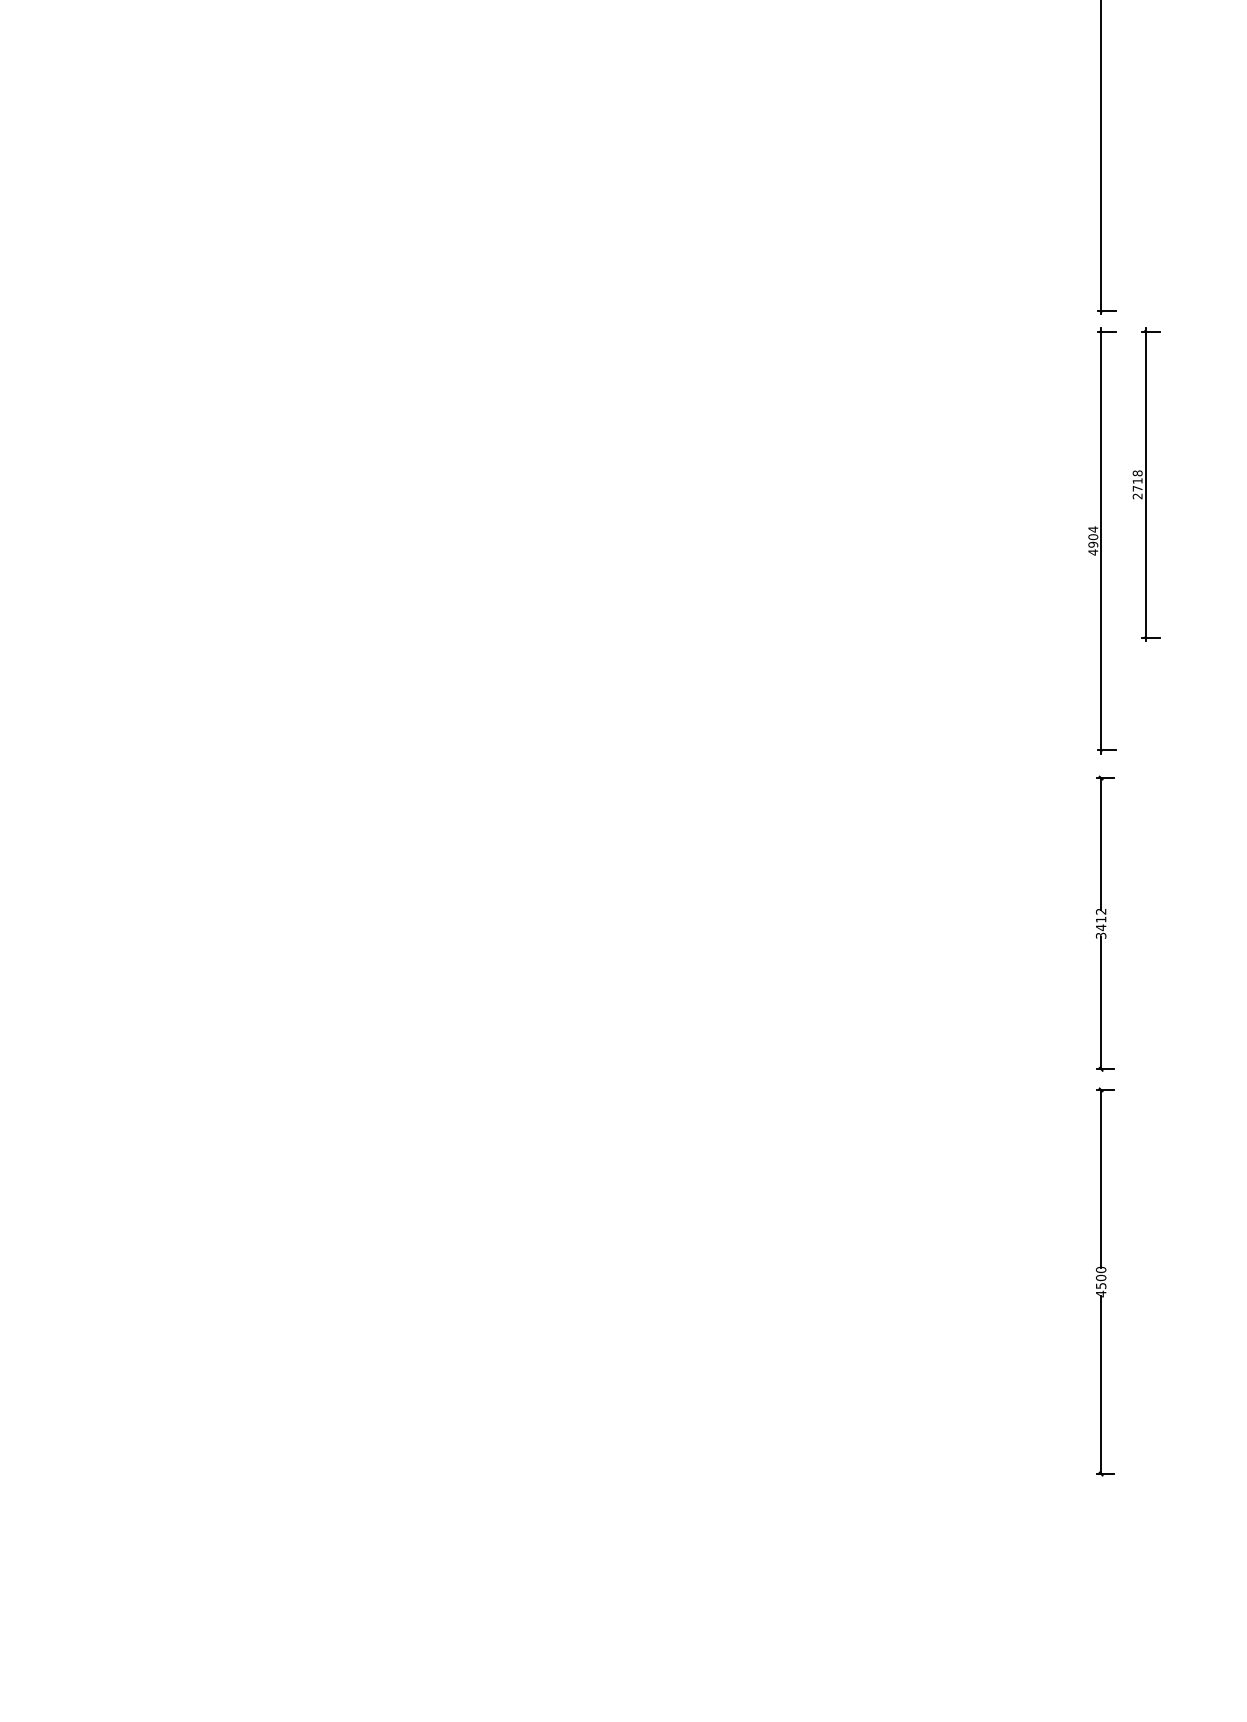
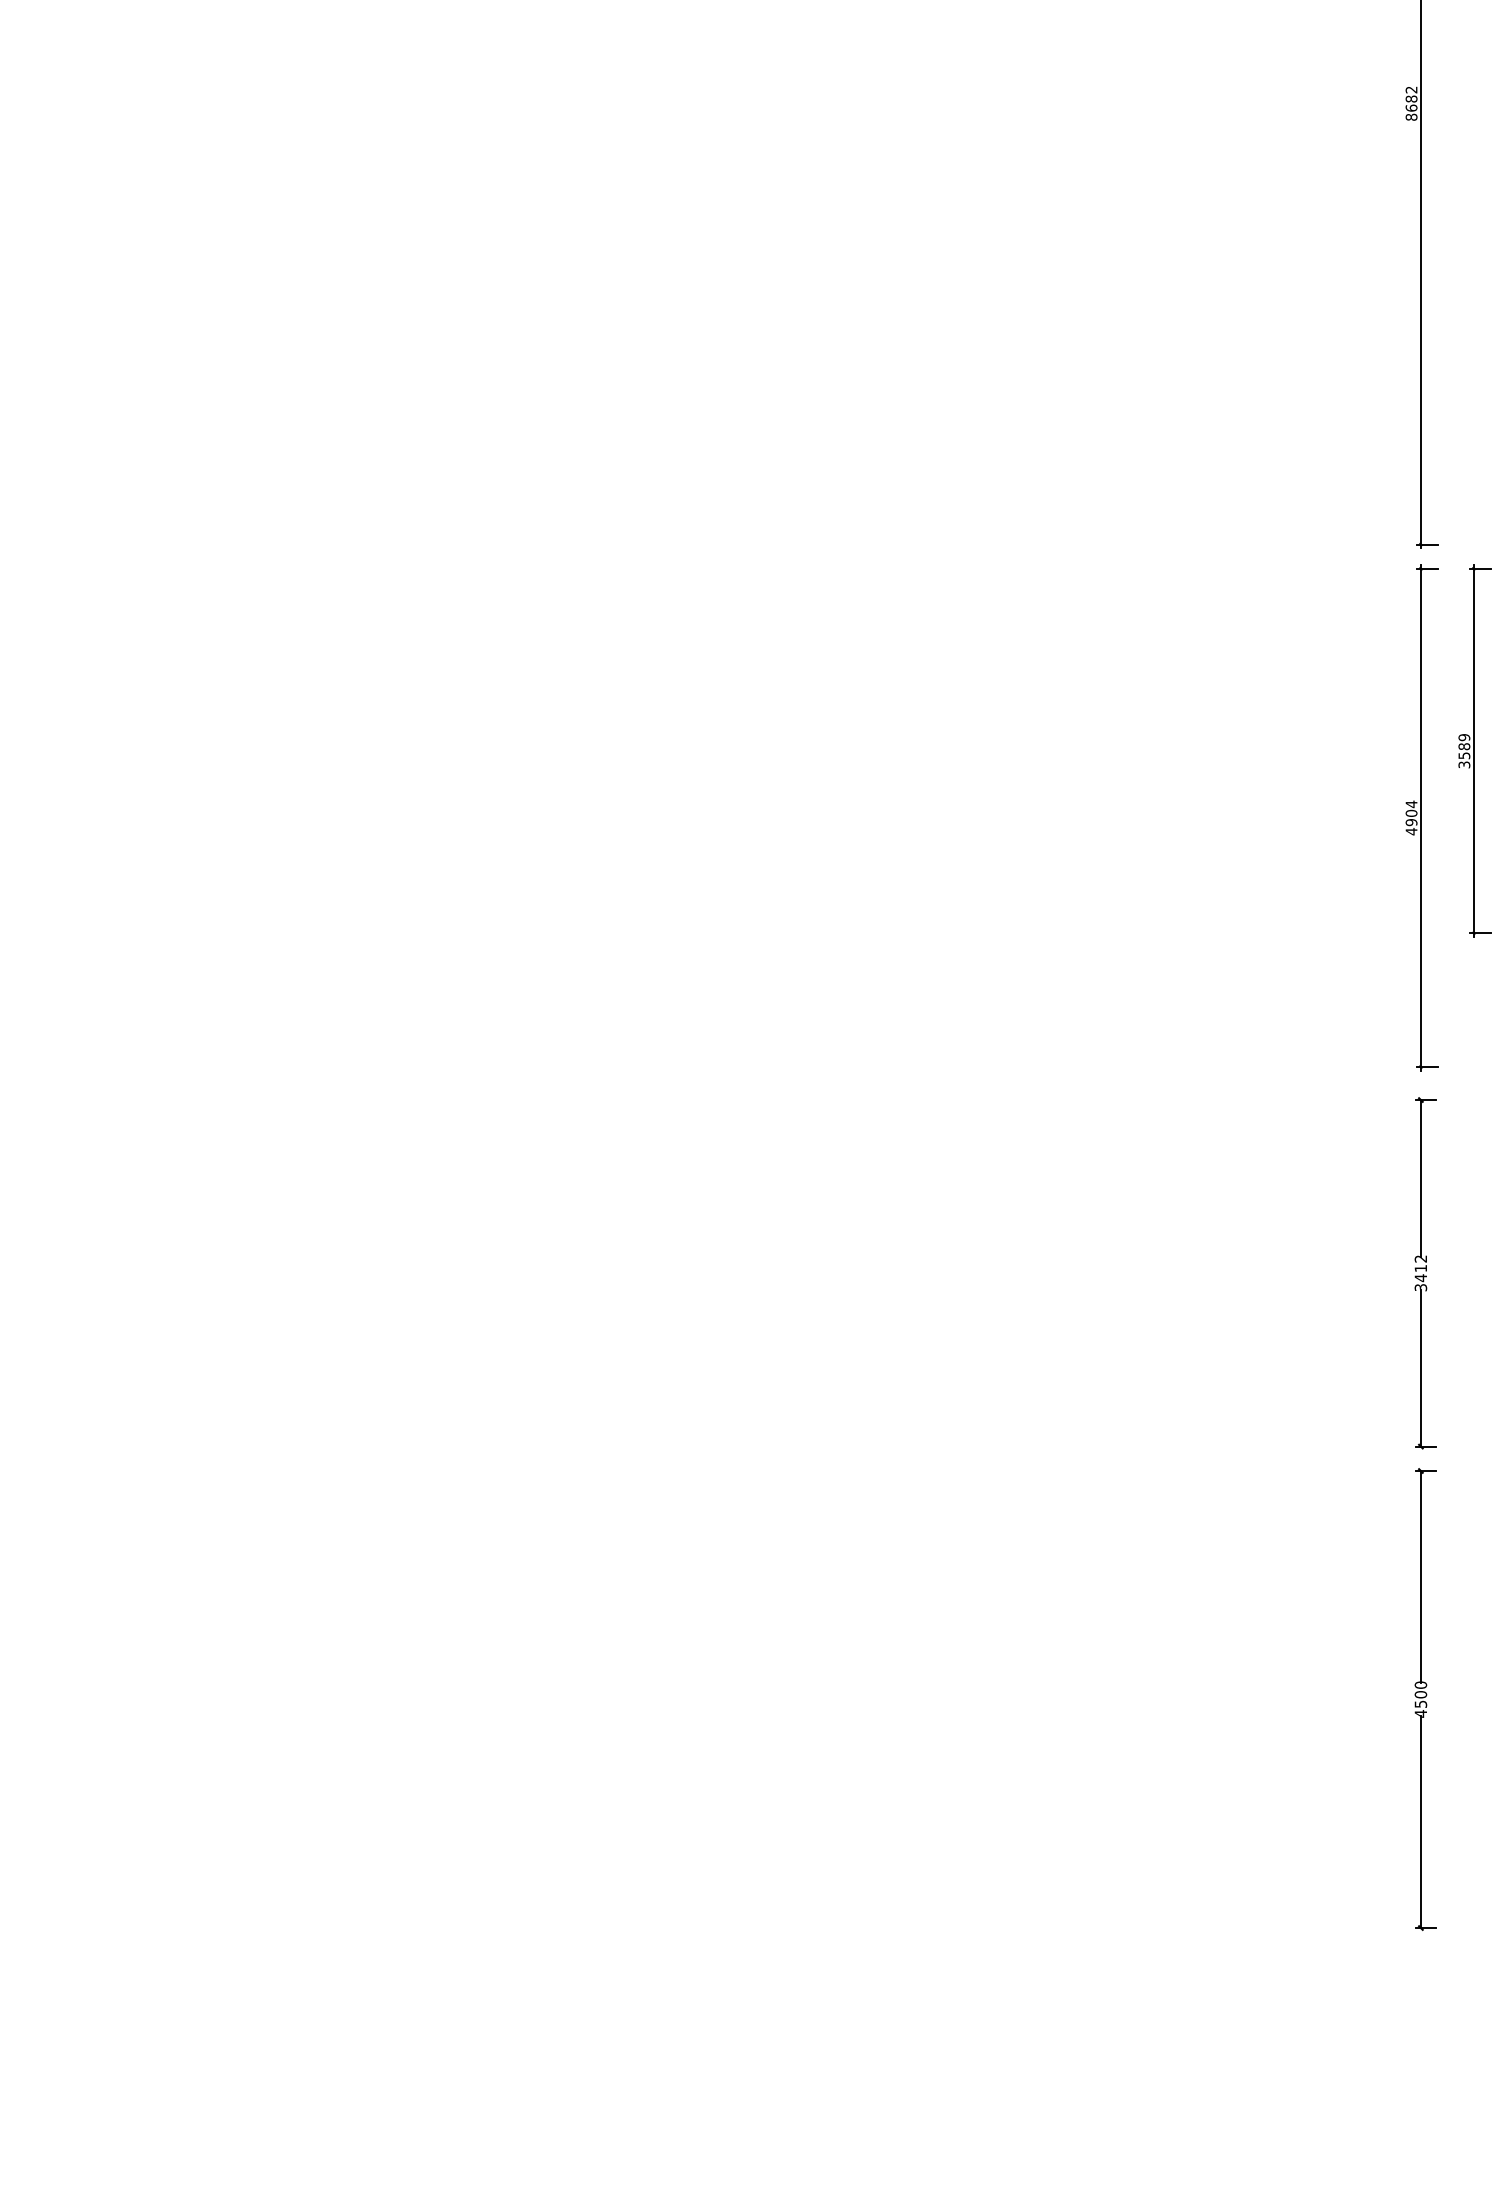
text: (1137, 485) -> (1464, 751), 2718 -> 3589

